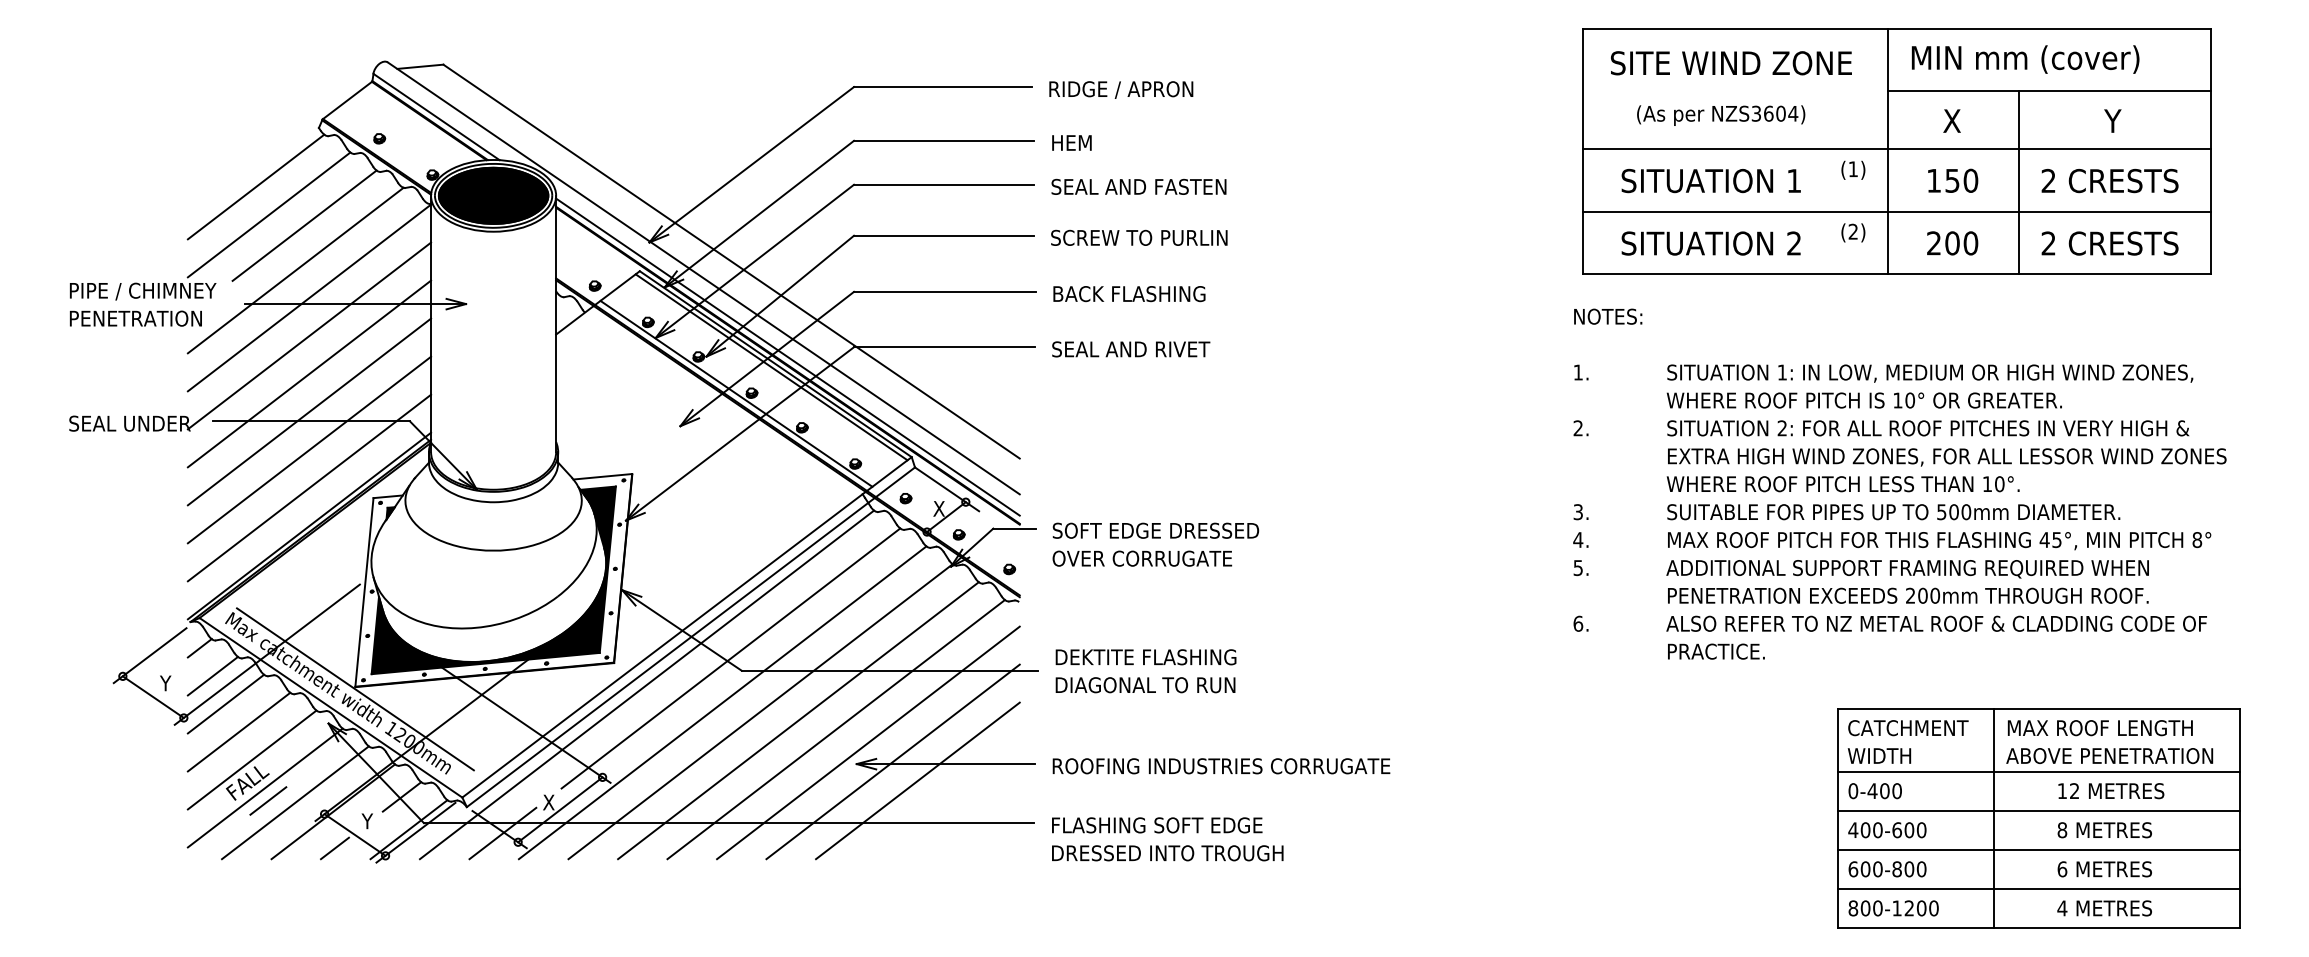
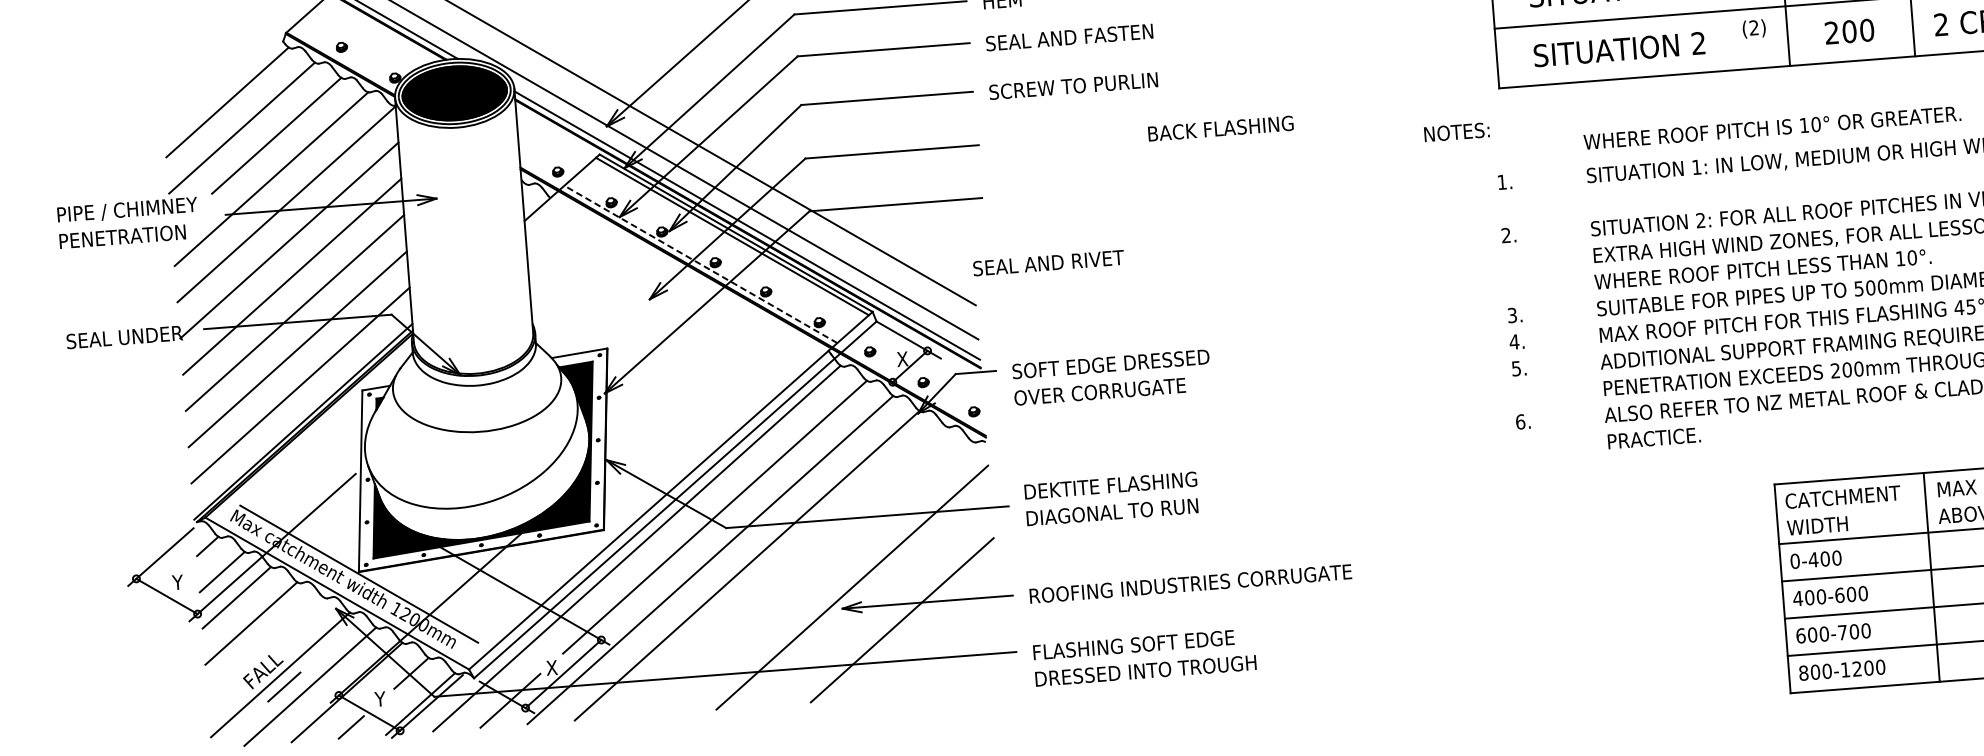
text: (1129, 294) -> (1221, 129), moved
text: (1608, 316) -> (1457, 132), moved
text: (1131, 349) -> (1049, 263), moved
line: (736, 393) -> (700, 264), solid -> dashed
text: (1863, 400) -> (1771, 127), moved
line: (798, 720) -> (784, 571), removed
line: (835, 729) -> (819, 577), removed
line: (251, 759) -> (265, 648), removed
line: (892, 761) -> (876, 603), removed
text: (1896, 869) -> (1842, 632), 600-800 -> 600-700

